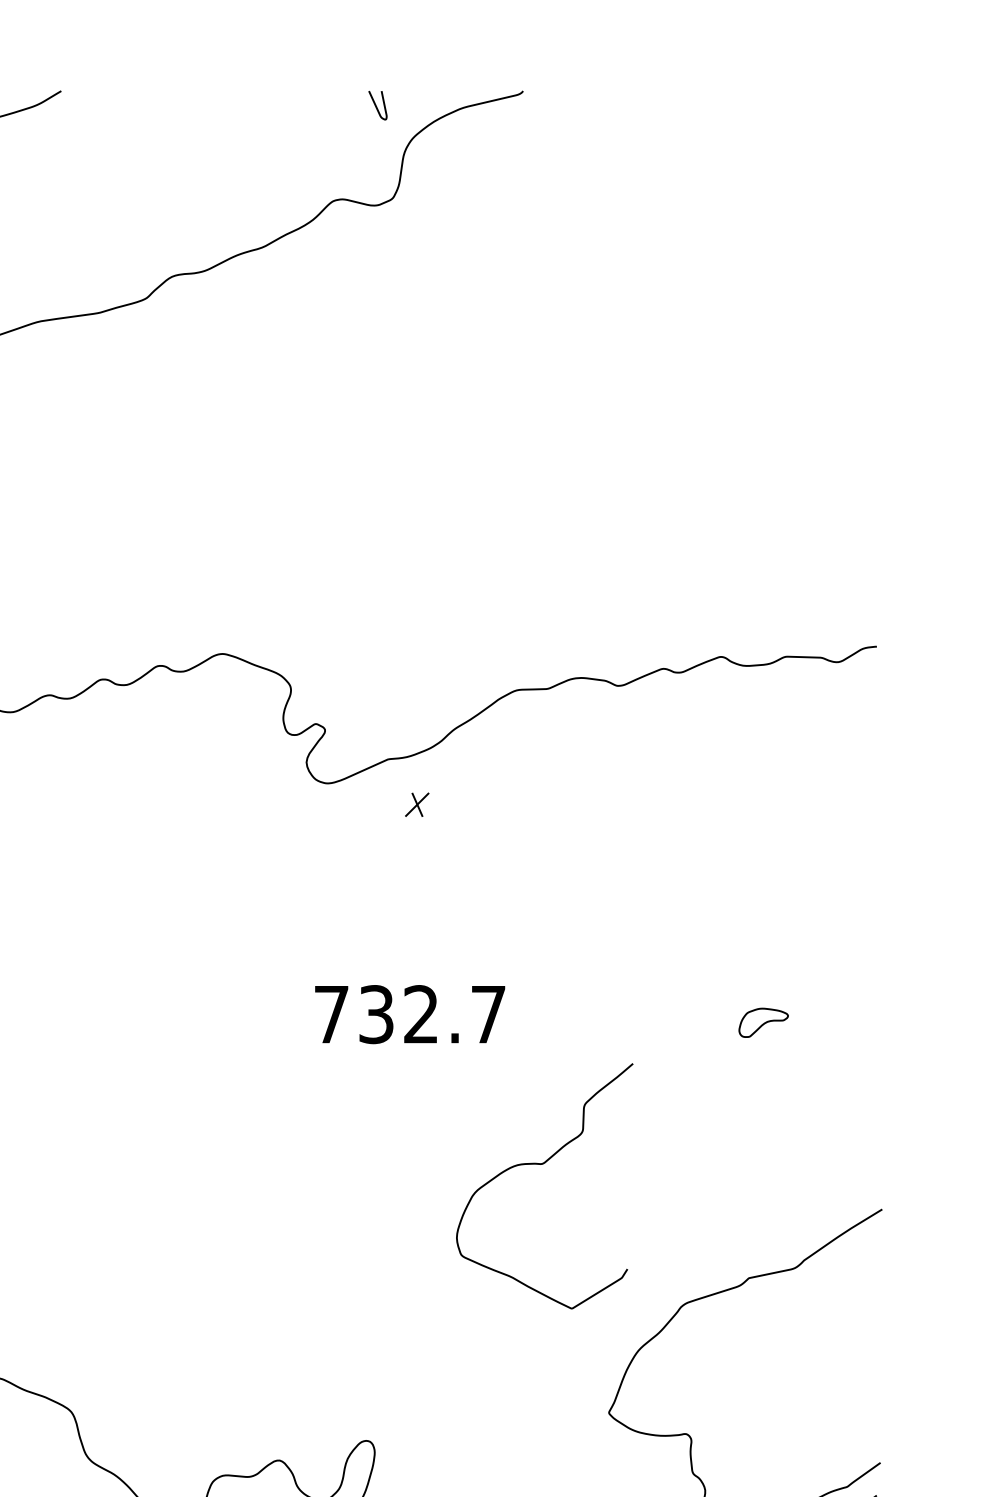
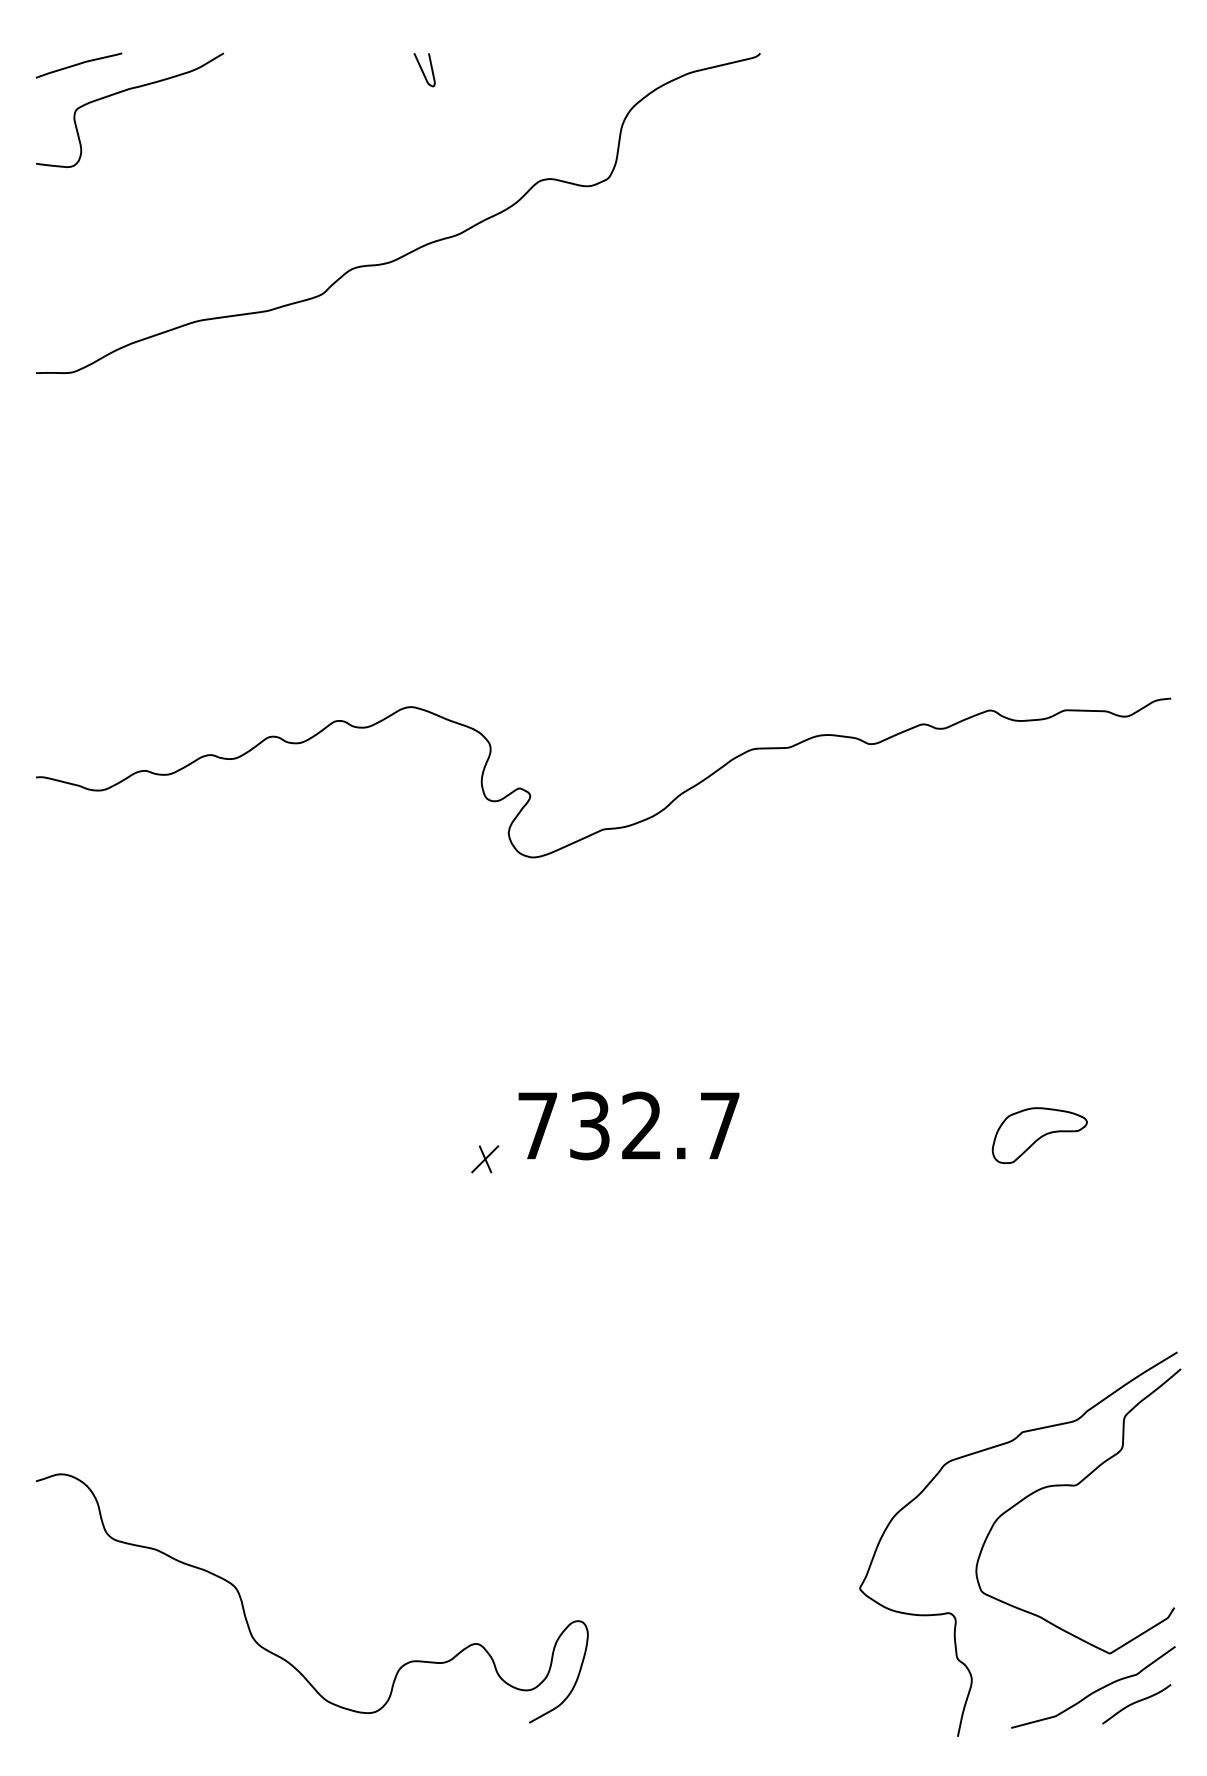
curve: (376, 105) -> (423, 70), moved
part: (417, 804) -> (485, 1159), moved
part: (763, 1022) -> (1039, 1135), size x1.67
curve: (542, 1164) -> (1075, 1486), moved

